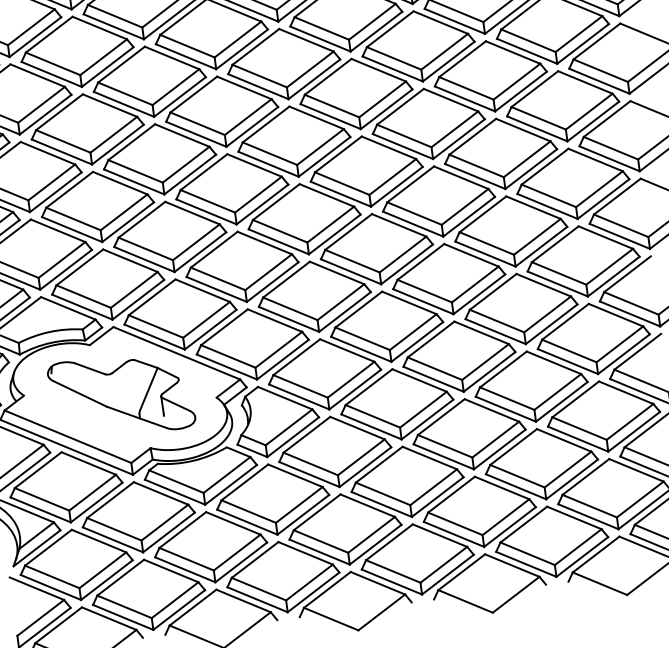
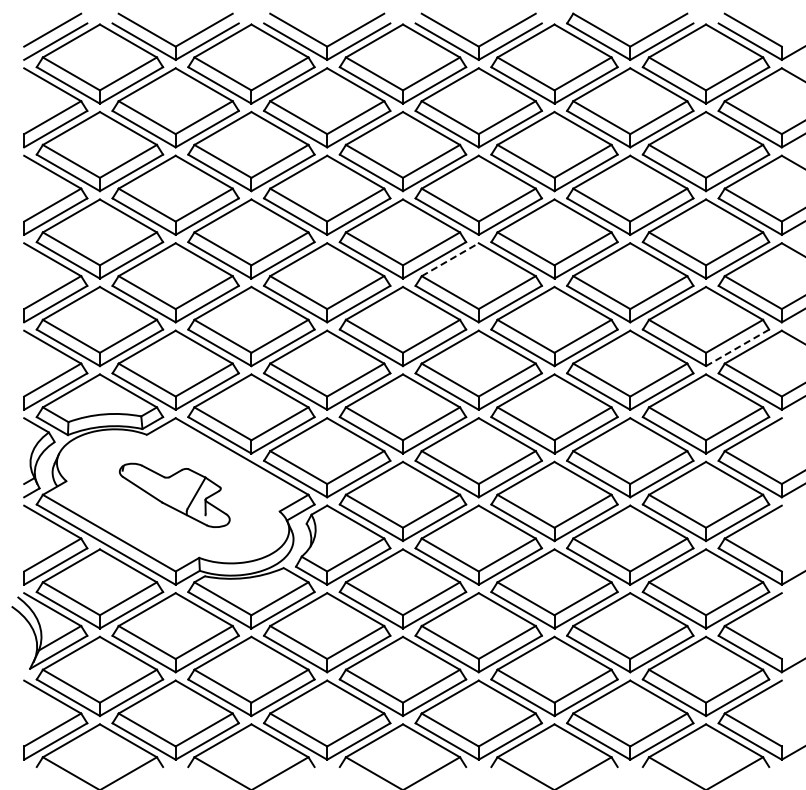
line: (338, 154) -> (450, 259), solid -> dashed
line: (603, 199) -> (737, 348), solid -> dashed
part: (121, 395) -> (174, 495), size x0.7

